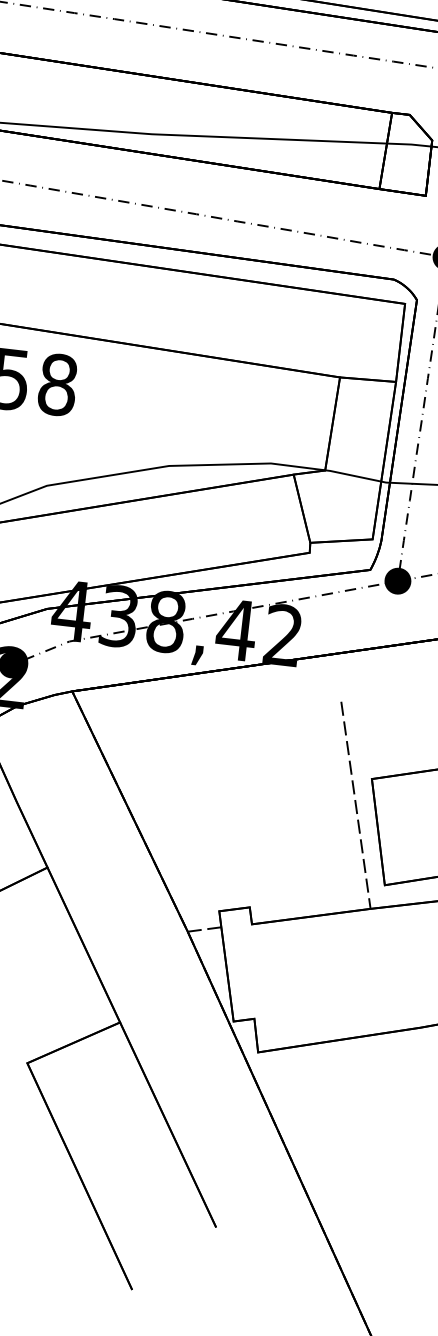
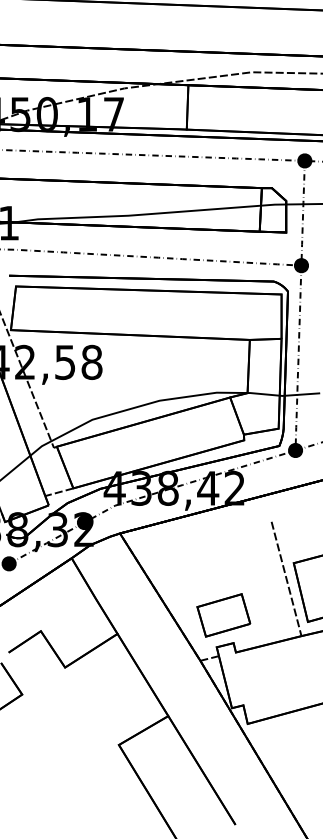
part: (237, 856) -> (223, 615), added

